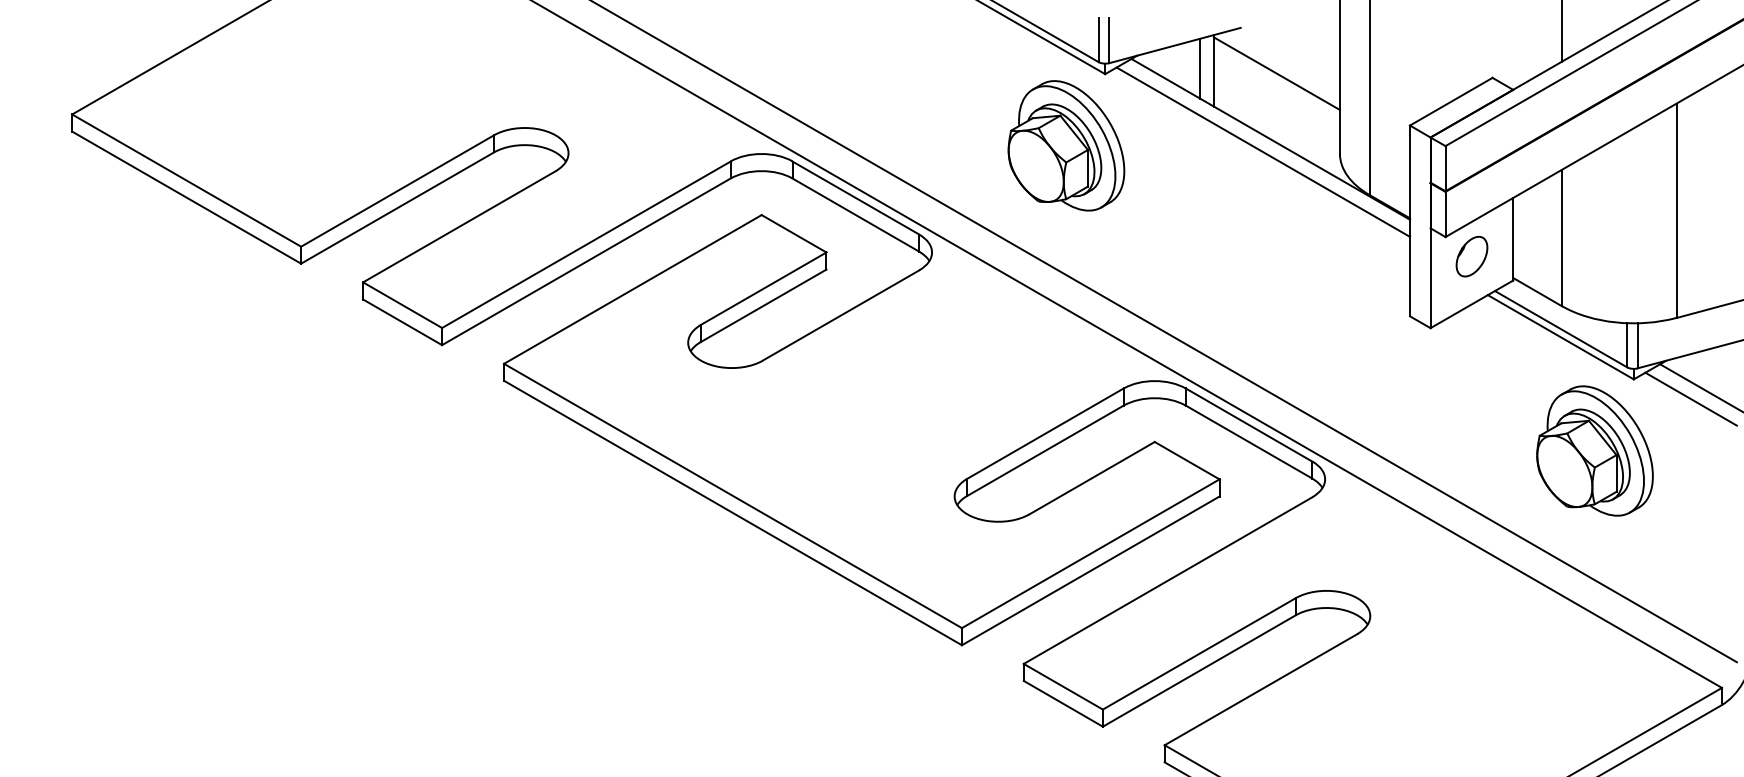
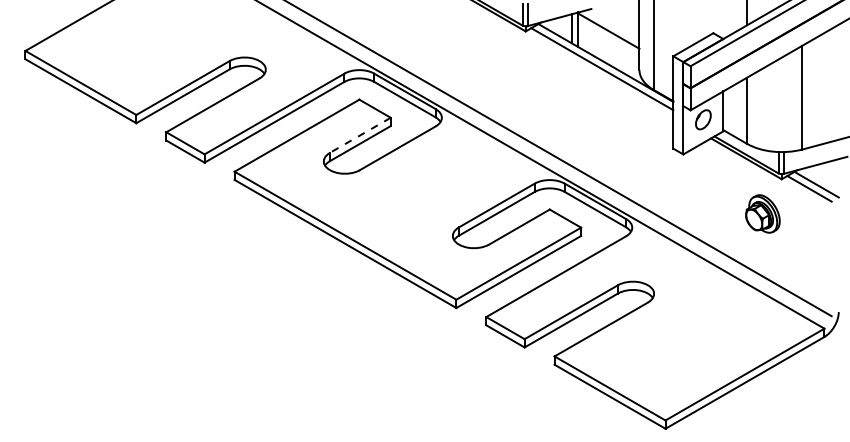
part: (1065, 144) -> (506, 65), removed
line: (761, 289) -> (359, 135), solid -> dashed
part: (1594, 450) -> (762, 213), size x0.6

